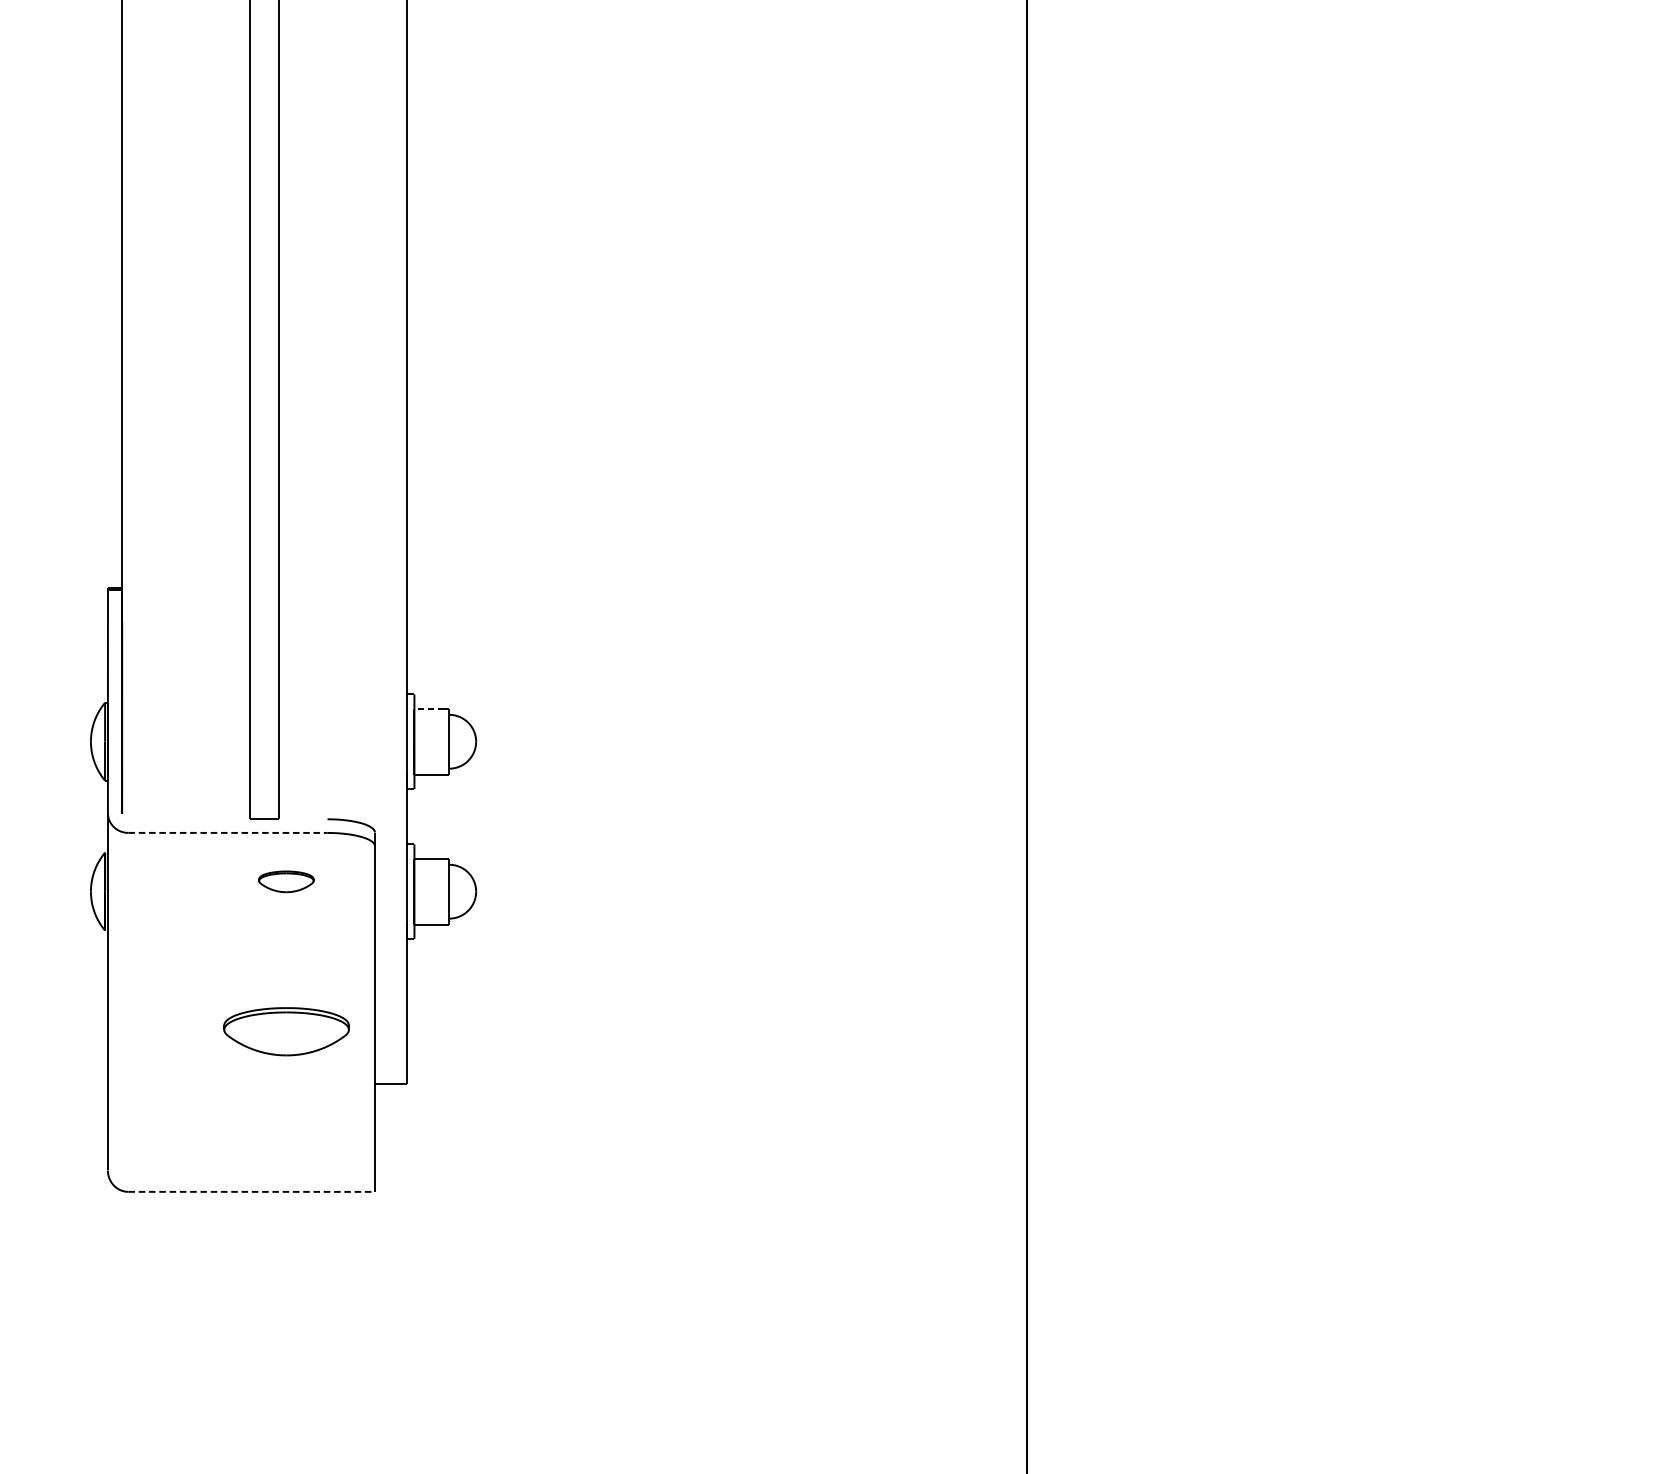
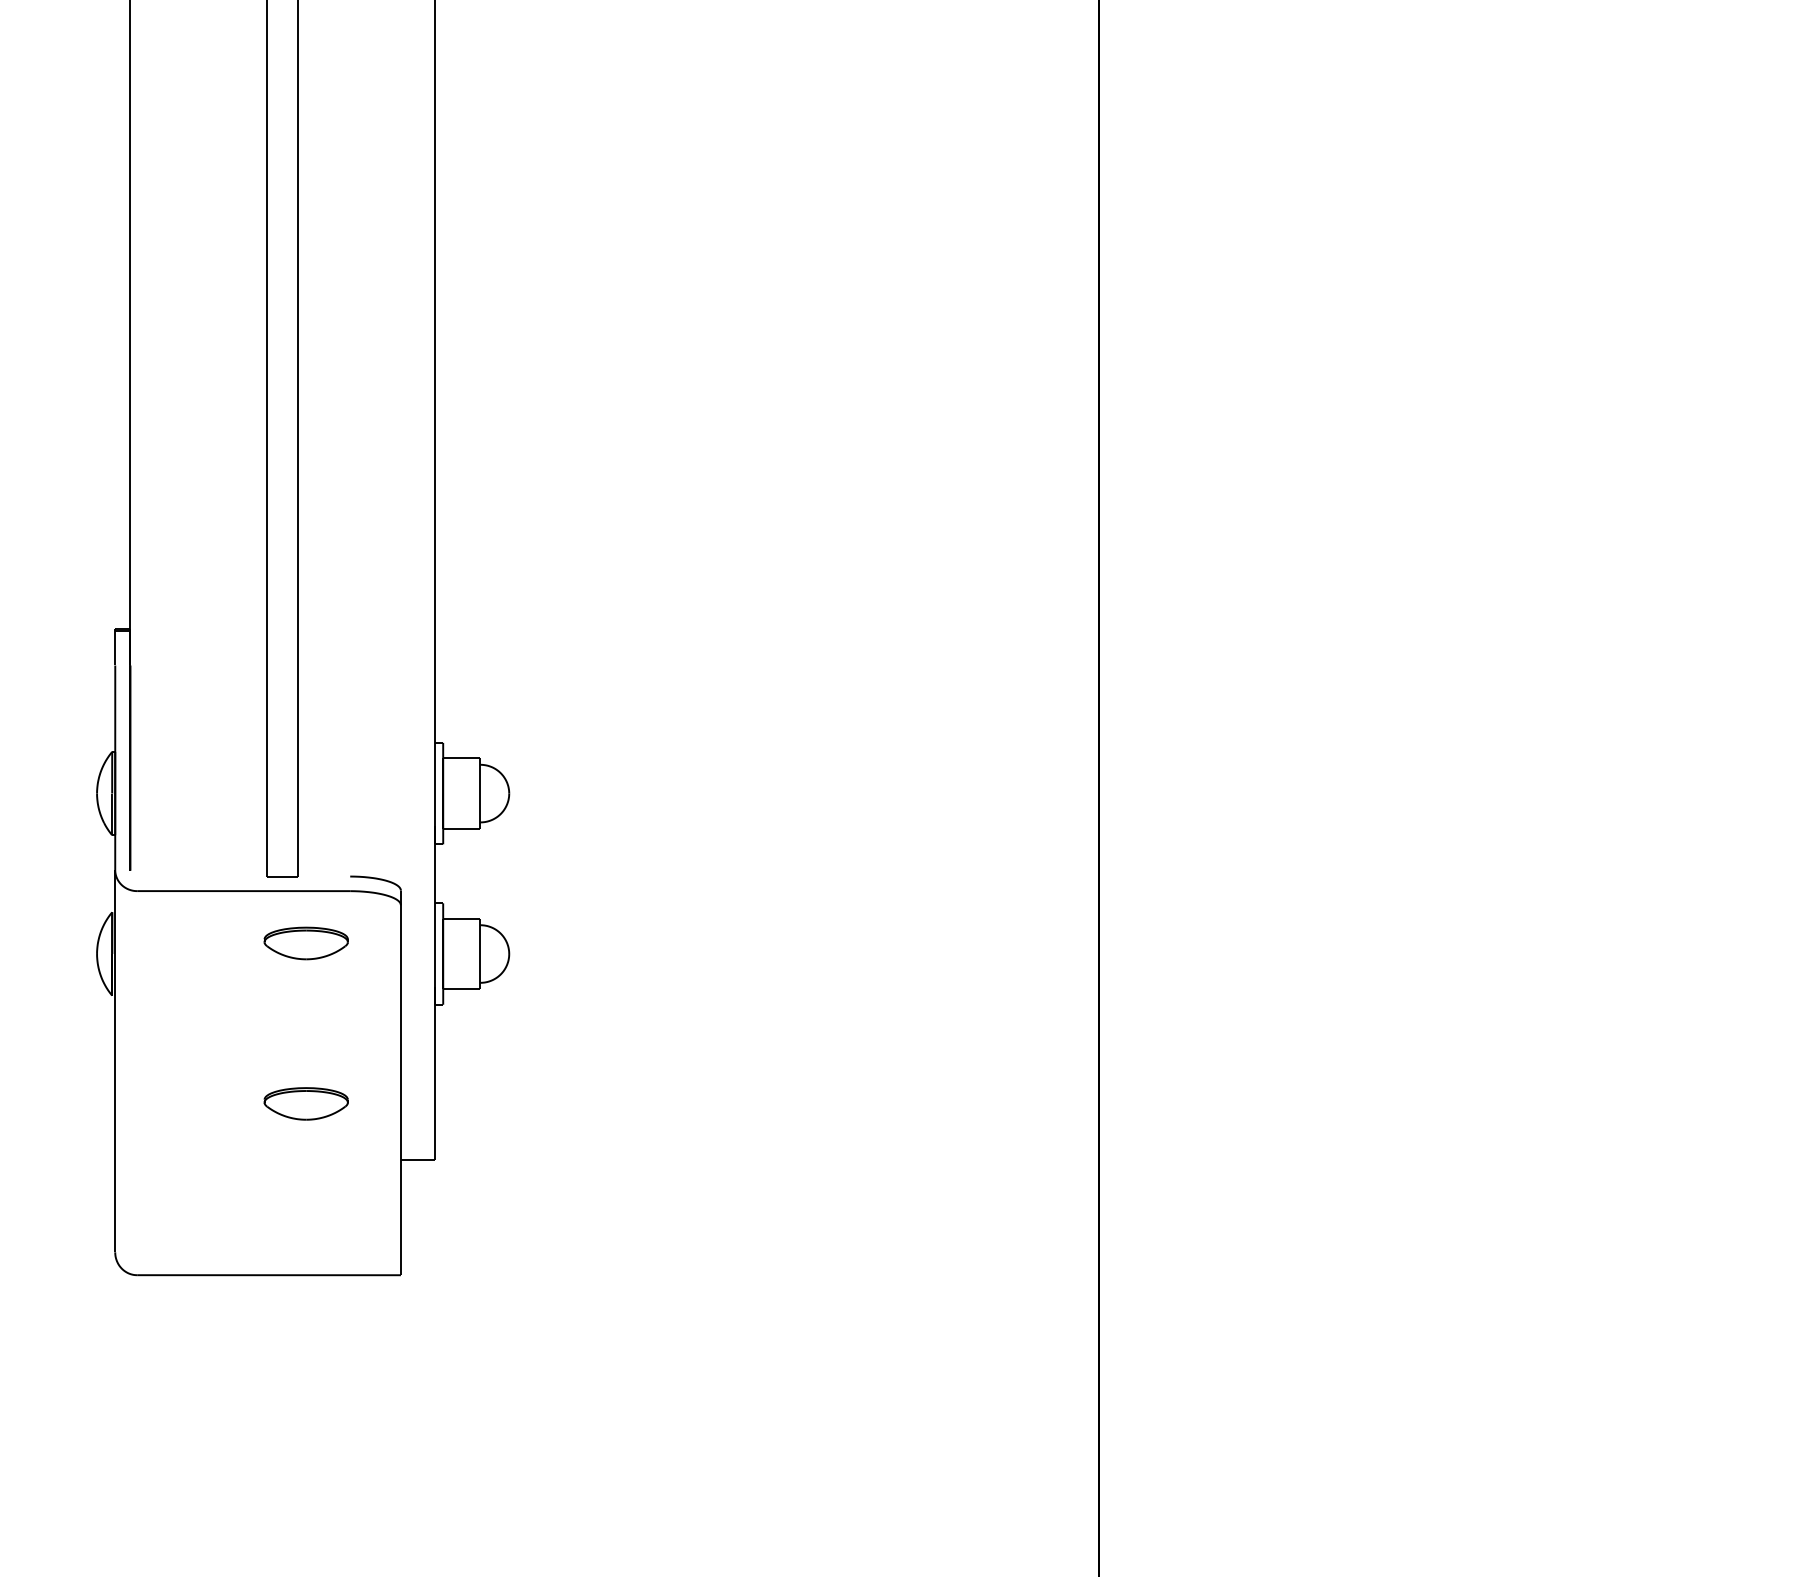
line: (428, 708) -> (458, 758), dashed -> solid
line: (227, 833) -> (243, 891), dashed -> solid
part: (285, 881) -> (305, 943), size x1.43
part: (285, 1031) -> (305, 1103), size x0.62
line: (252, 1192) -> (269, 1275), dashed -> solid

